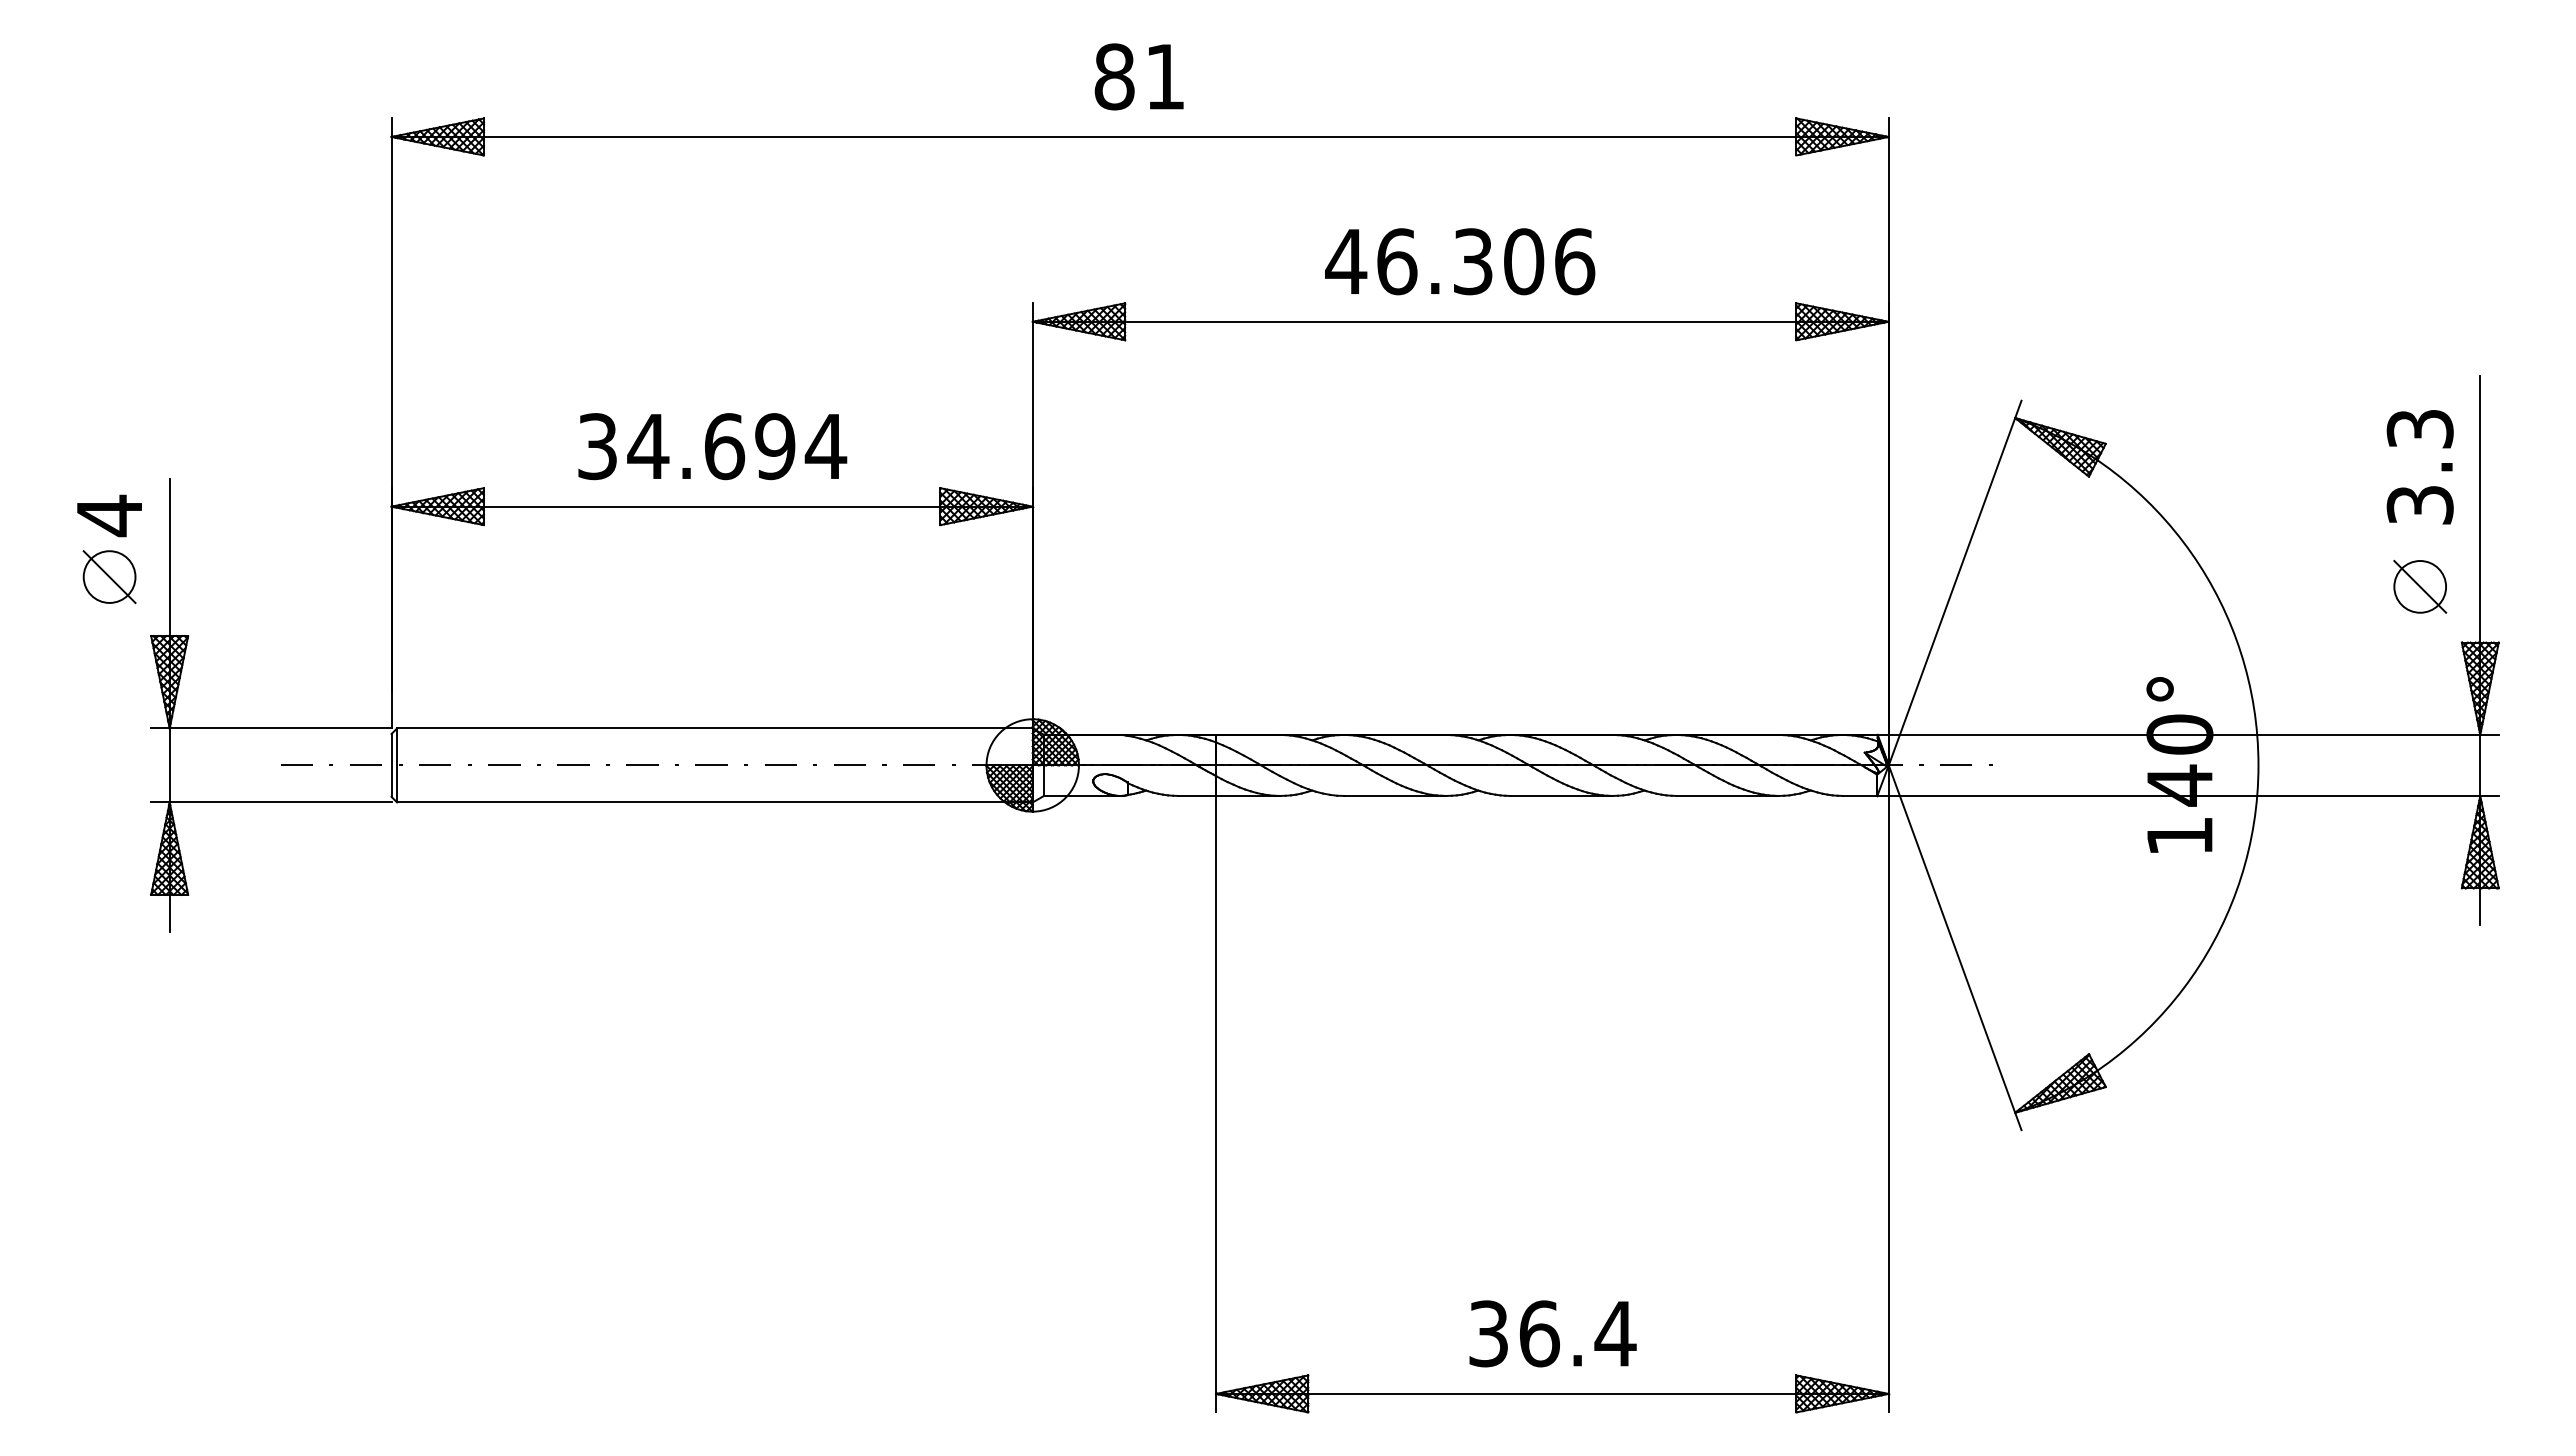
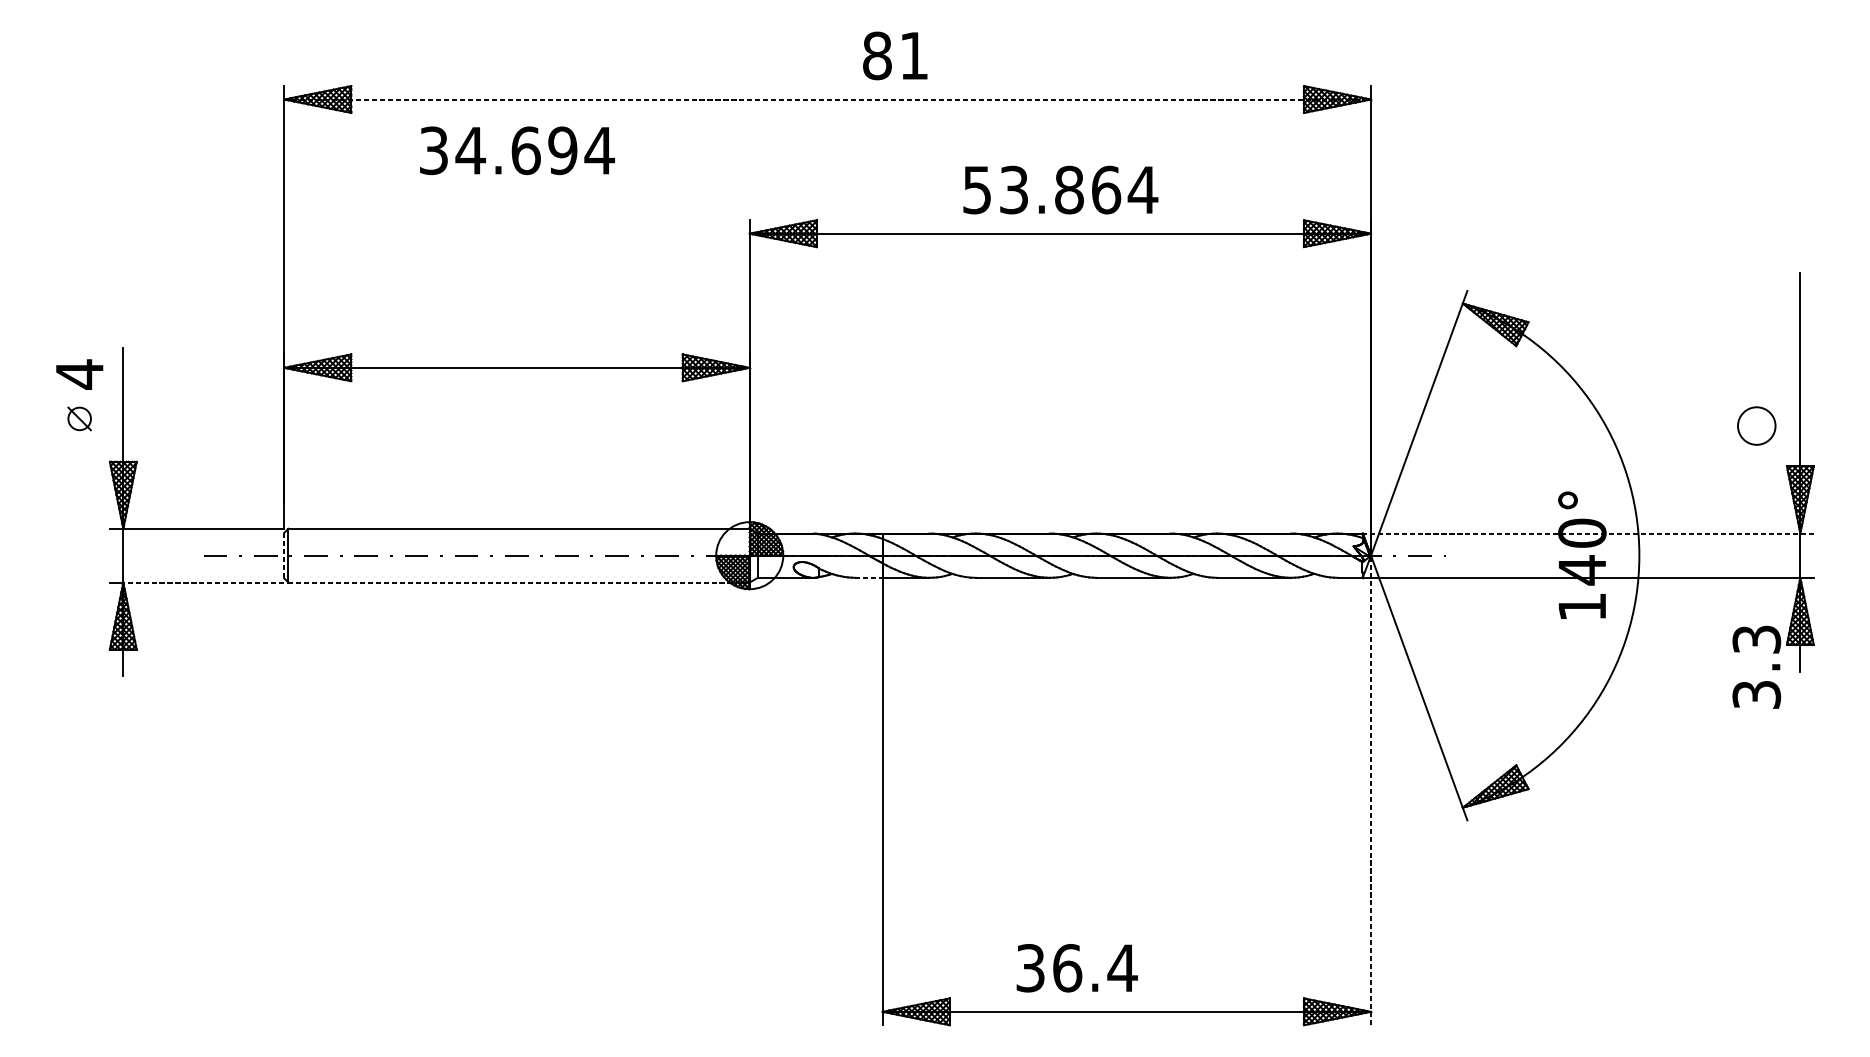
text: (1138, 76) -> (894, 55), moved
line: (1140, 136) -> (827, 99), solid -> dashed
text: (1460, 261) -> (1060, 189), 46.306 -> 53.864
text: (712, 446) -> (517, 150), moved
text: (2419, 467) -> (1756, 667), moved
part: (109, 576) -> (79, 418), size x0.6
line: (2420, 586) -> (1756, 425), removed
line: (2188, 734) -> (1588, 533), solid -> dashed
line: (391, 765) -> (284, 555), solid -> dashed
line: (1197, 795) -> (869, 577), solid -> dashed
line: (280, 802) -> (203, 582), solid -> dashed
line: (714, 802) -> (518, 582), solid -> dashed
line: (1888, 1088) -> (1370, 790), solid -> dashed
text: (1552, 1333) -> (1076, 967), moved

